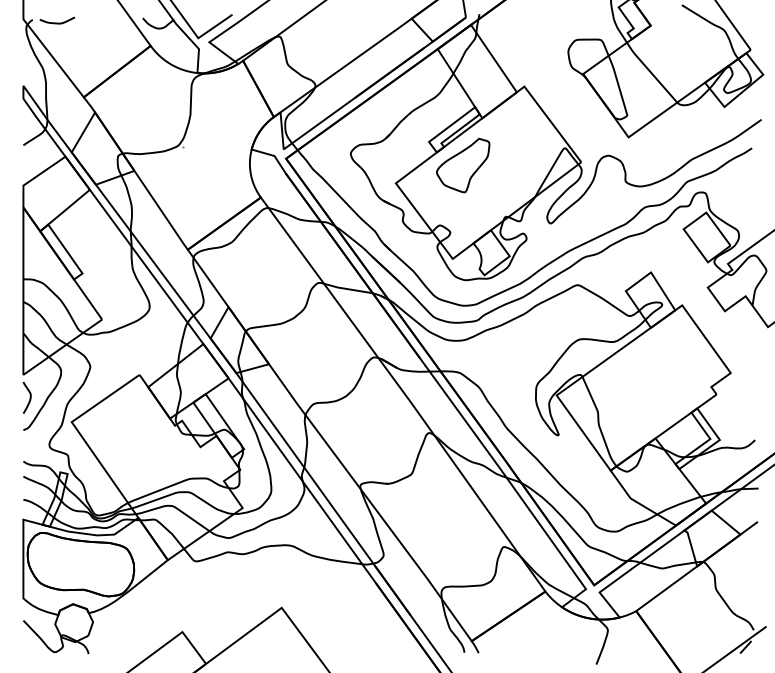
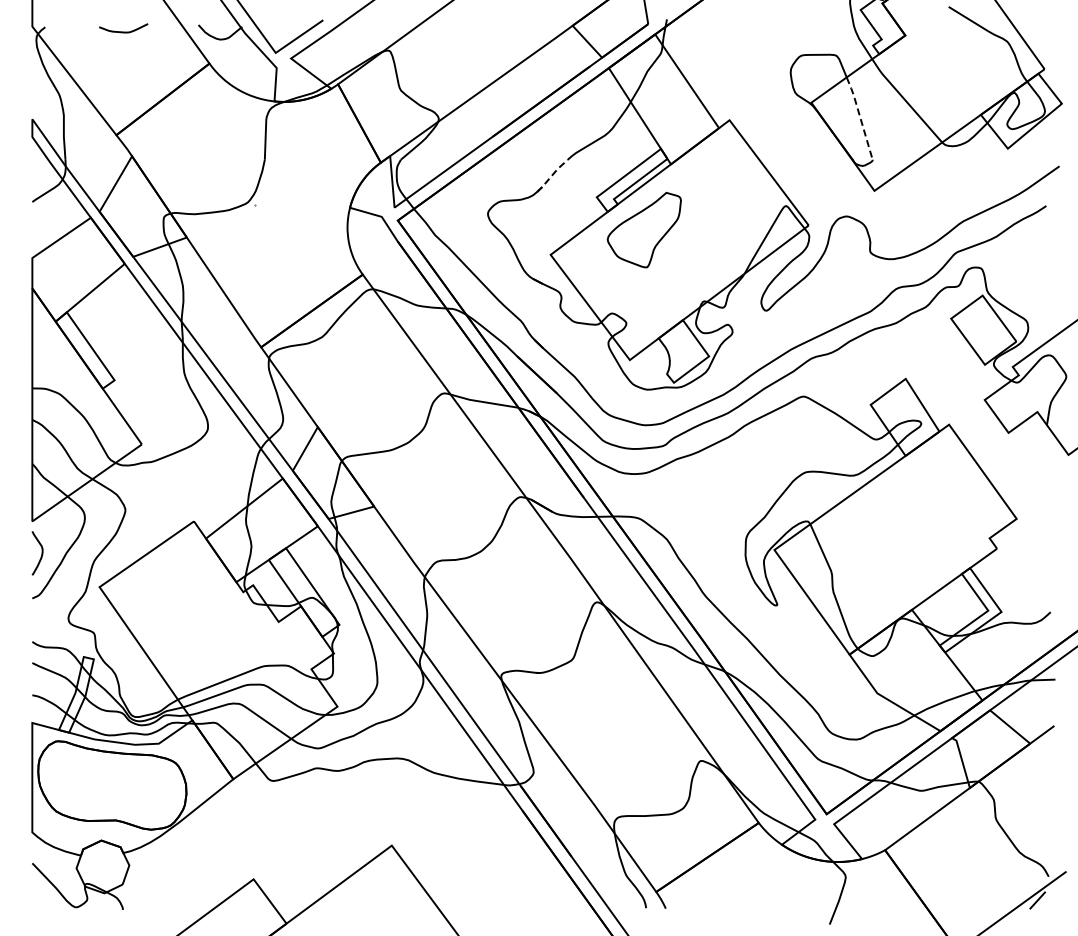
curve: (57, 22) -> (123, 31), moved
line: (618, 83) -> (860, 116), solid -> dashed
line: (396, 126) -> (551, 175), solid -> dashed

